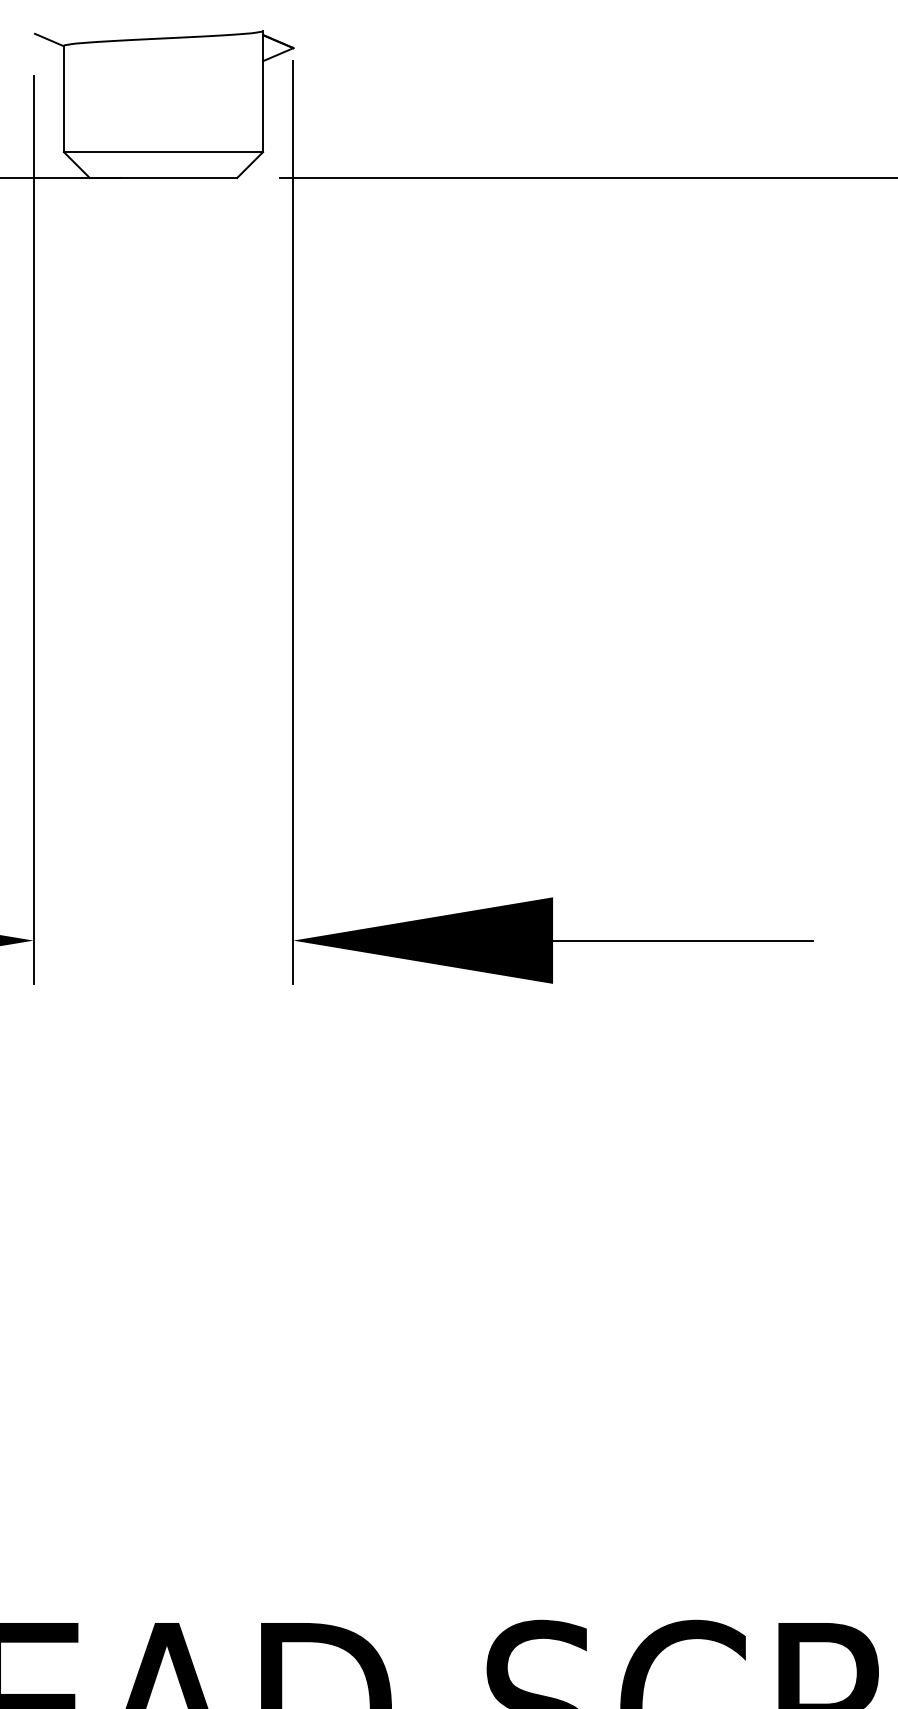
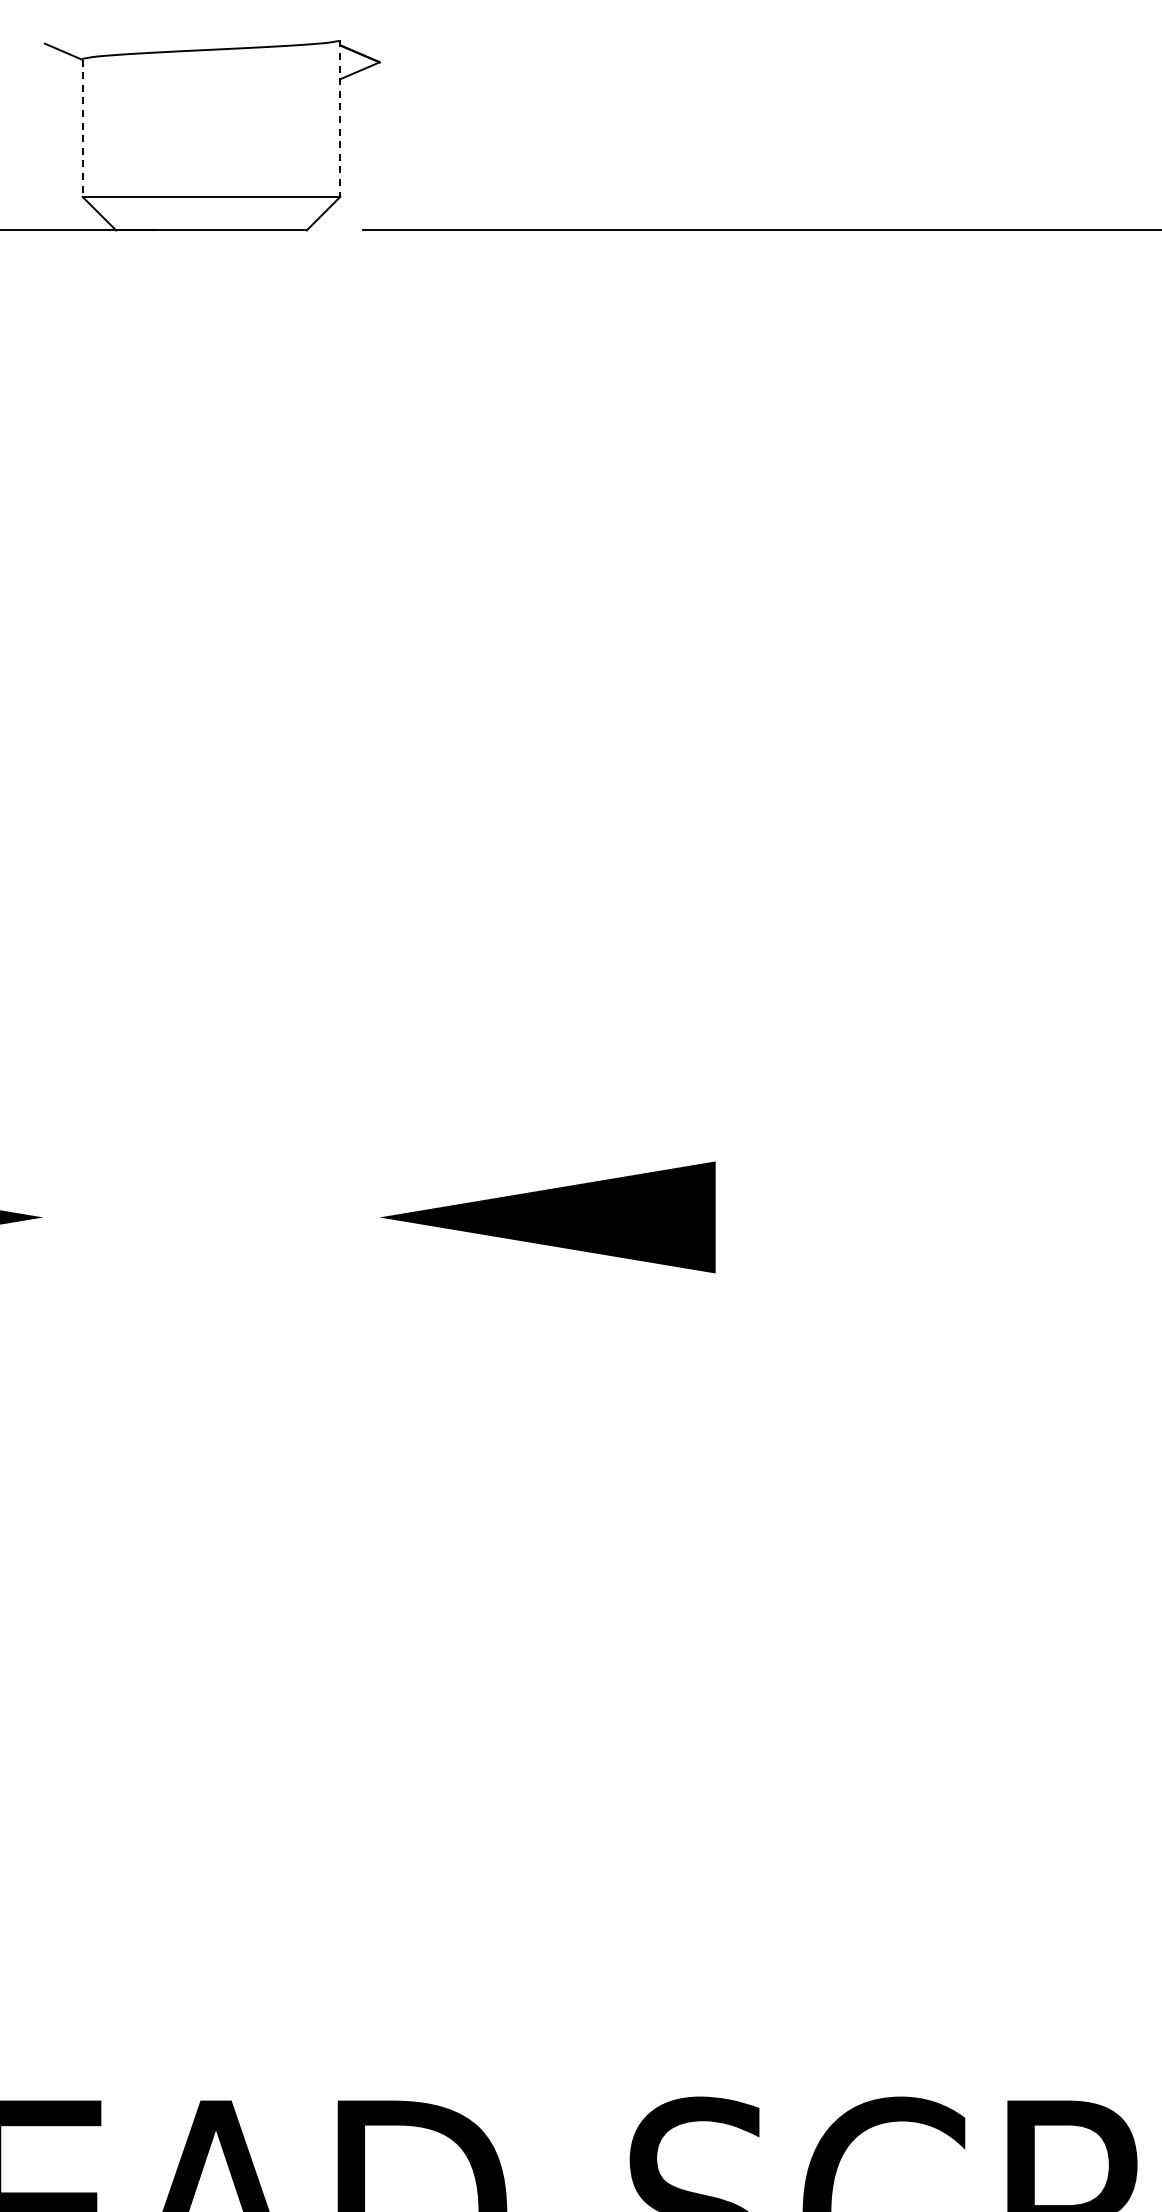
line: (263, 92) -> (340, 119), solid -> dashed
line: (63, 99) -> (82, 128), solid -> dashed
line: (293, 522) -> (379, 676), removed
line: (33, 529) -> (43, 685), removed
line: (682, 940) -> (883, 1217), removed

